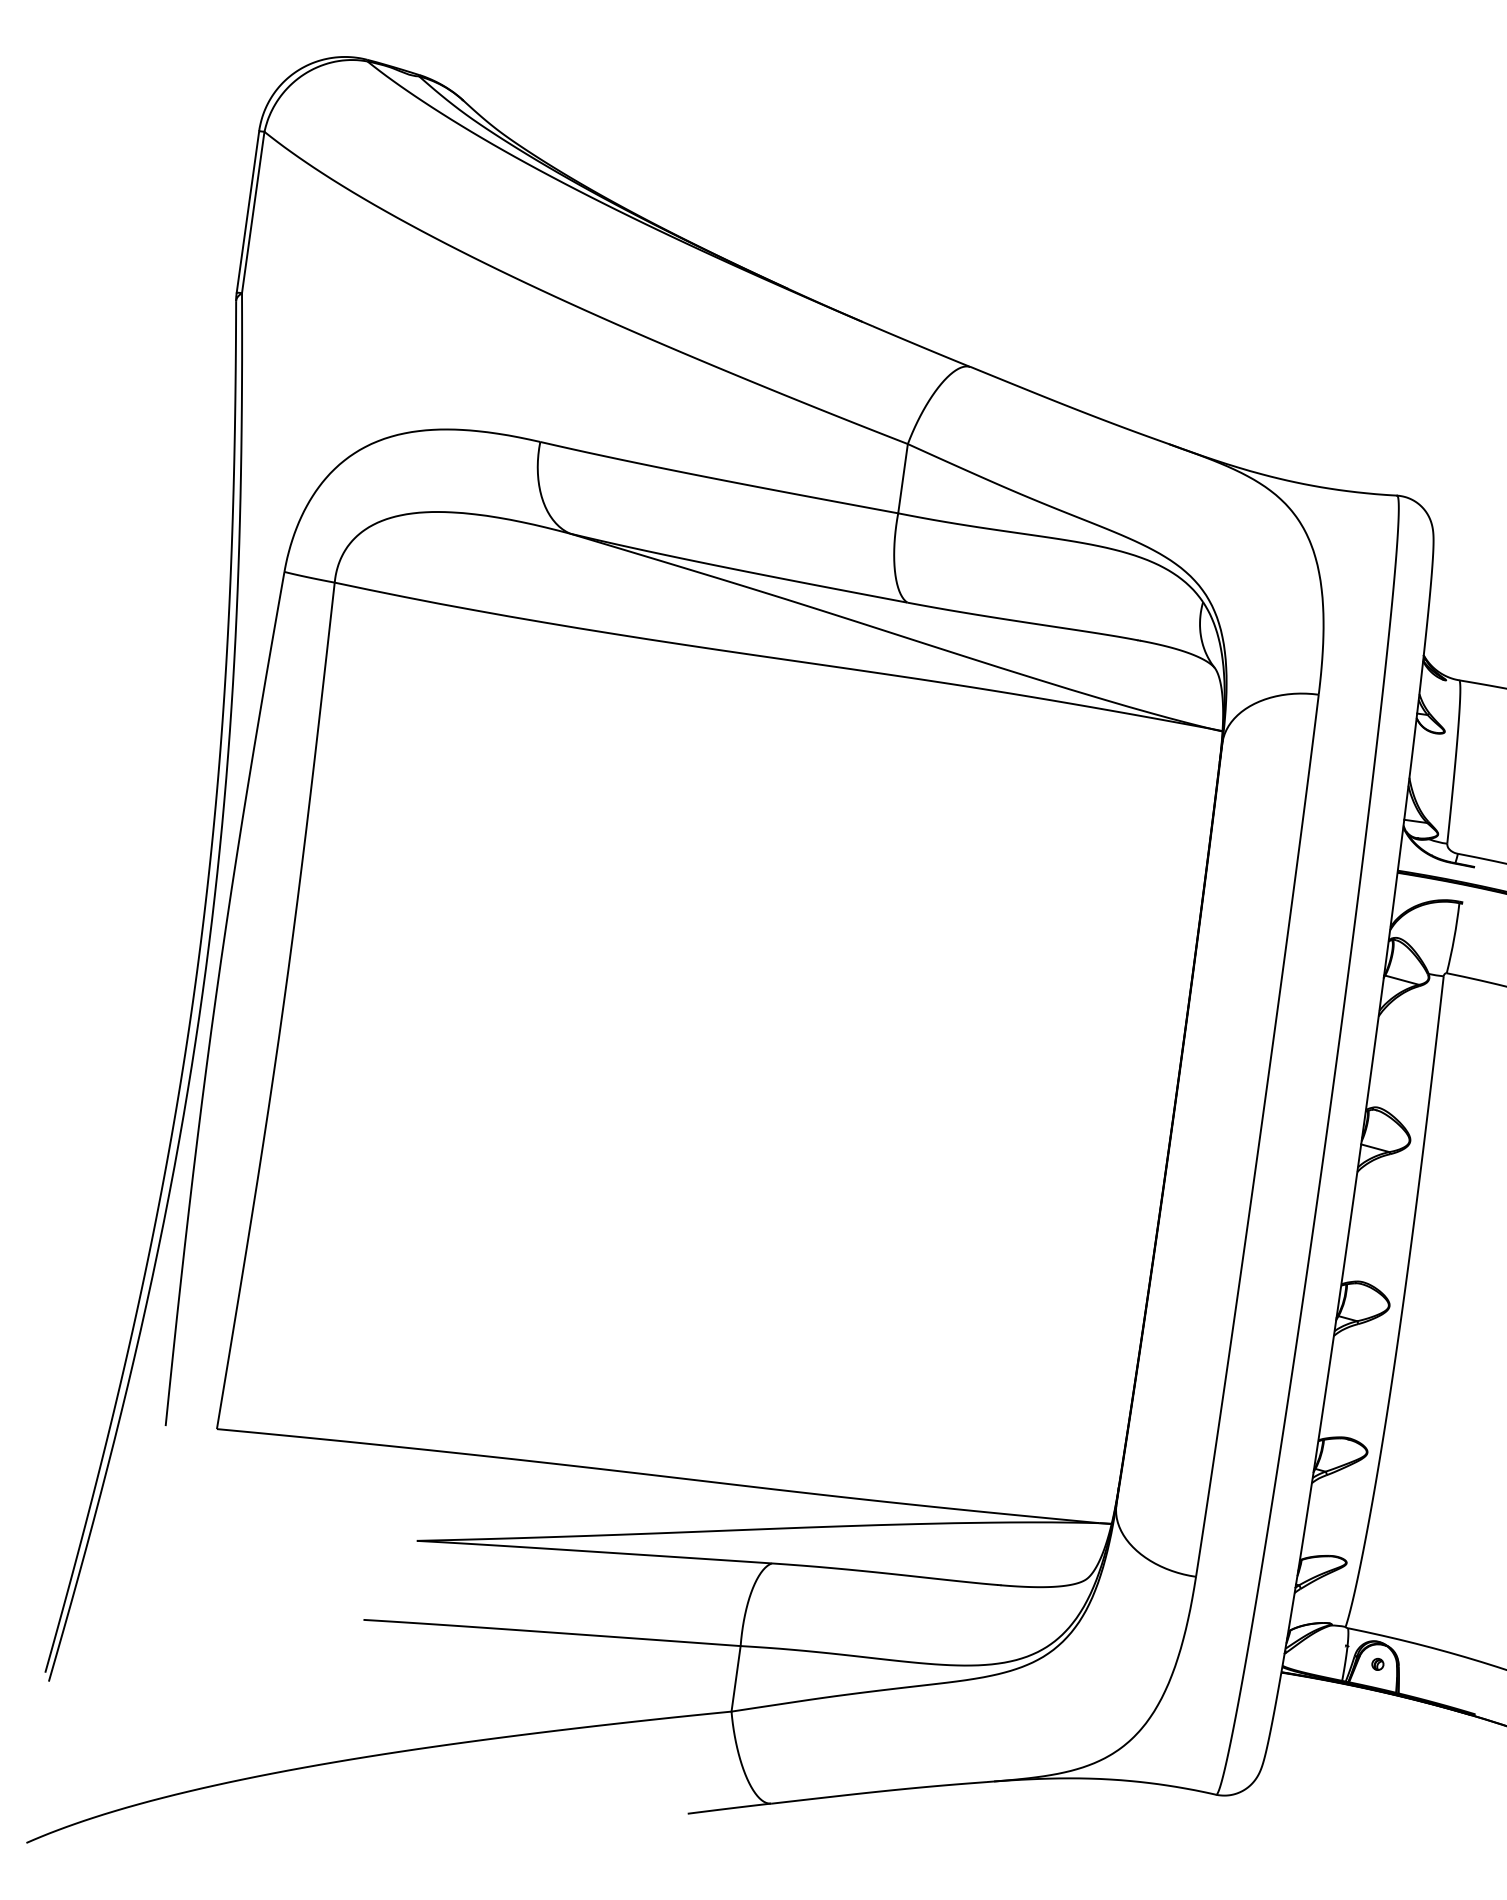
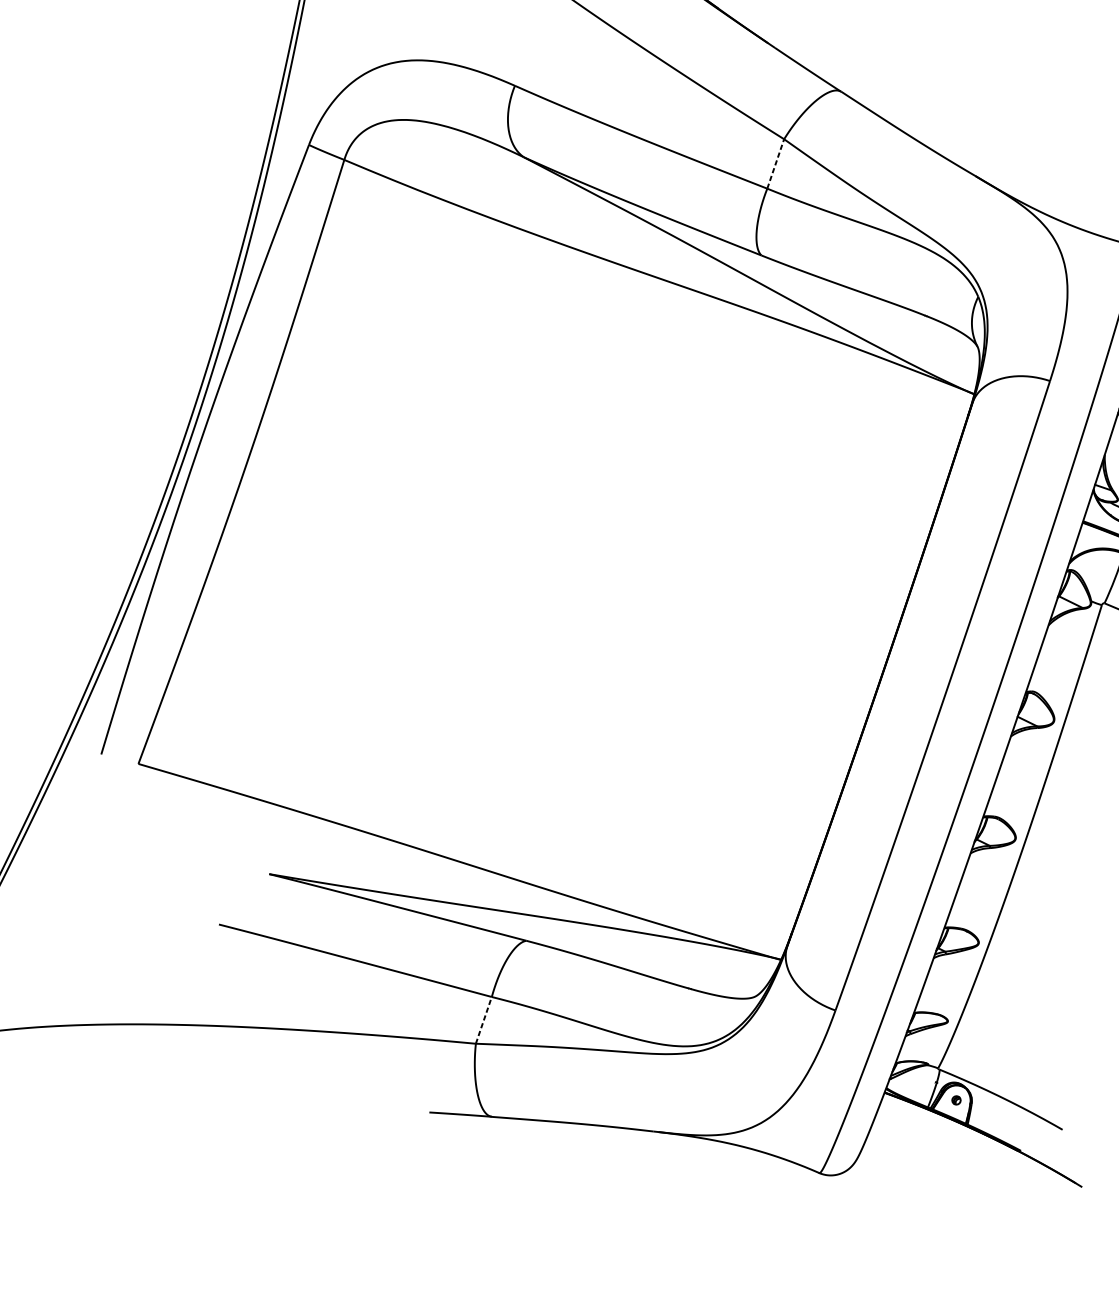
line: (903, 478) -> (776, 163), solid -> dashed
line: (736, 1678) -> (484, 1020), solid -> dashed

